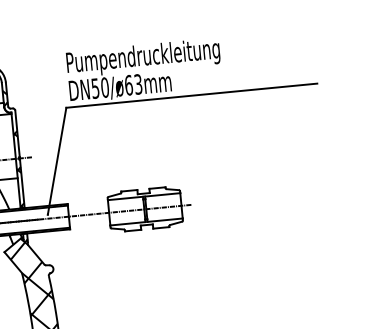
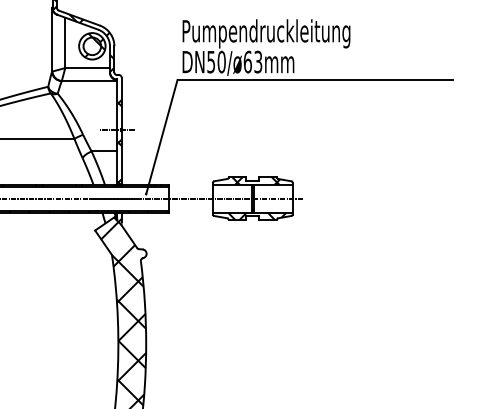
hatch: (146, 192) -> (255, 180), added
hatch: (150, 225) -> (256, 216), added

